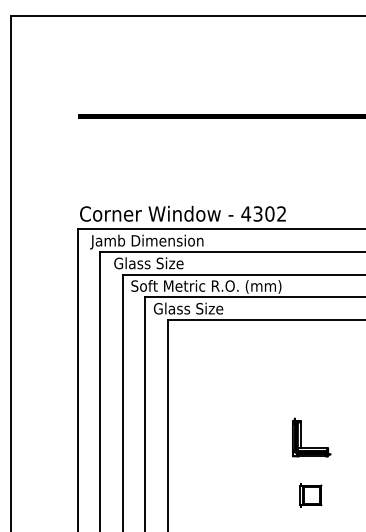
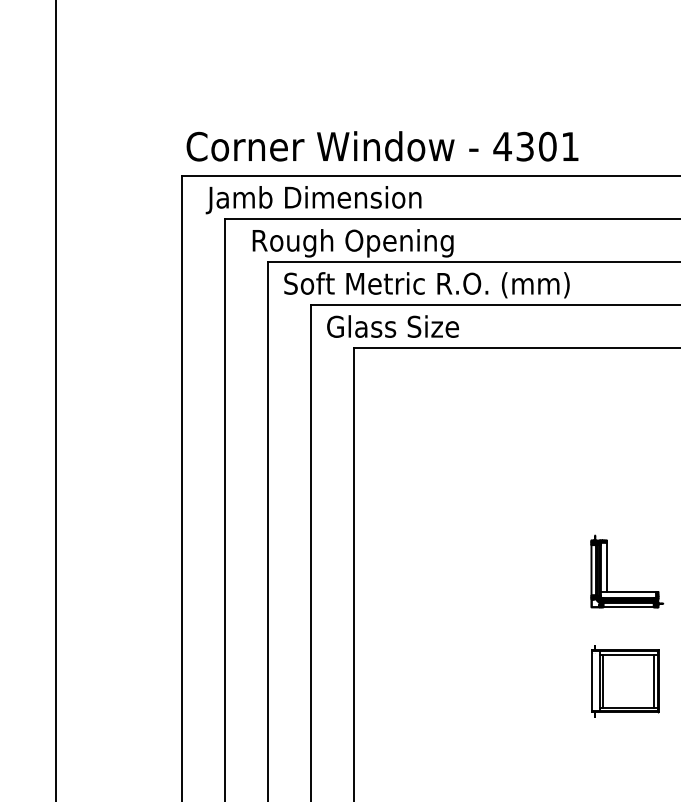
text: (281, 213) -> (569, 145), 4302 -> 4301
text: (167, 264) -> (353, 242), Glass Size -> Rough Opening
part: (310, 495) -> (624, 681), size x1.67

